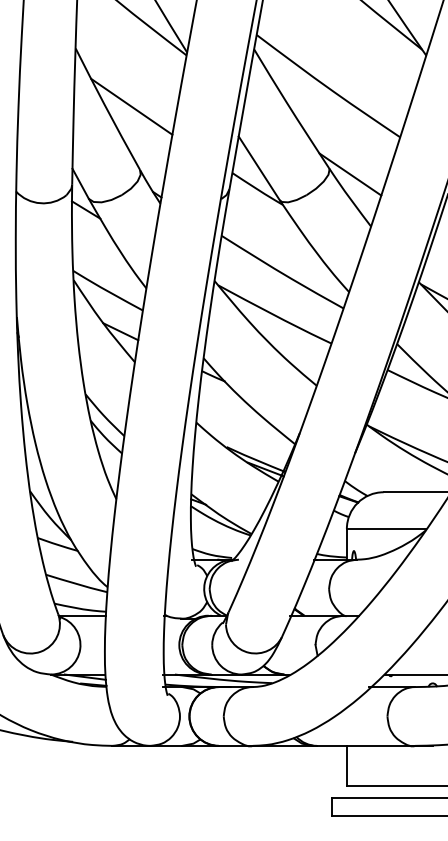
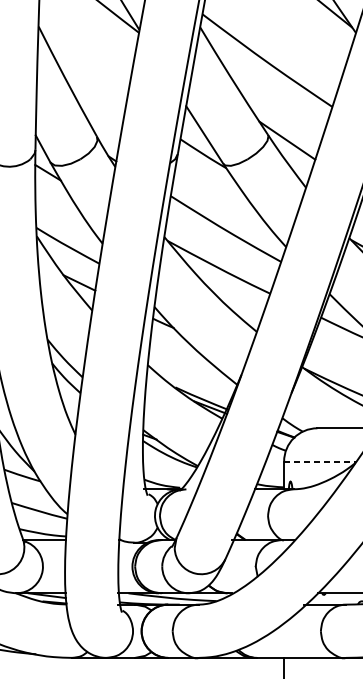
line: (131, 106) -> (89, 79), removed
line: (386, 529) -> (320, 462), solid -> dashed

